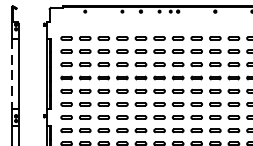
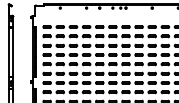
line: (11, 74) -> (8, 52), dashed -> solid

